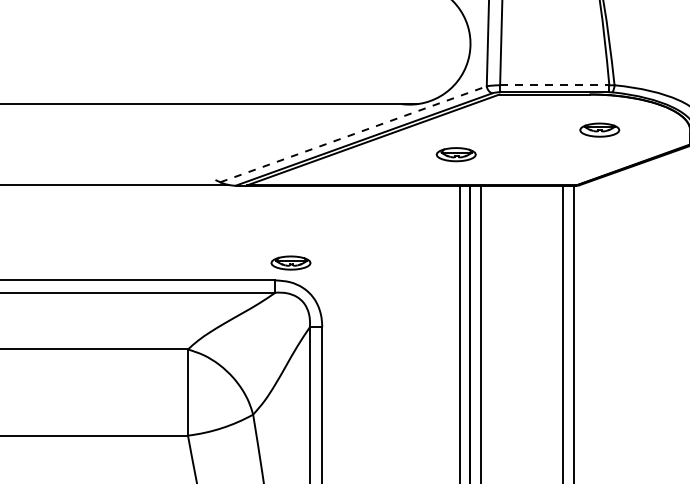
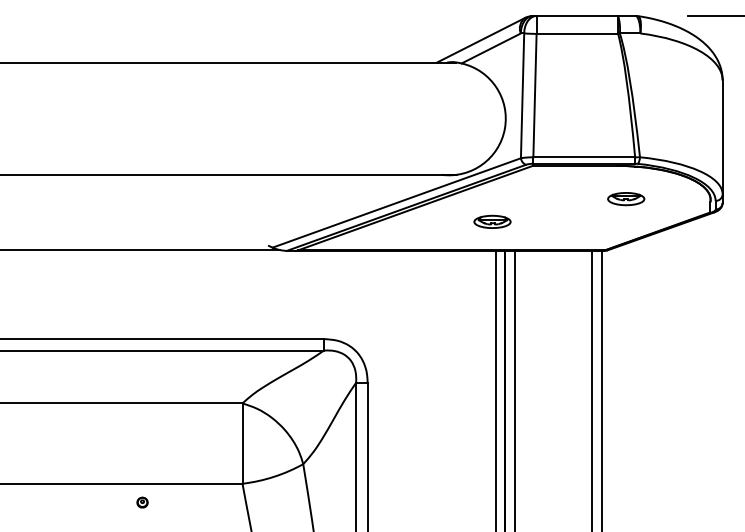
line: (554, 85) -> (584, 157), dashed -> solid
line: (353, 133) -> (396, 202), dashed -> solid
part: (290, 262) -> (338, 322), removed
part: (80, 455) -> (142, 502), added

